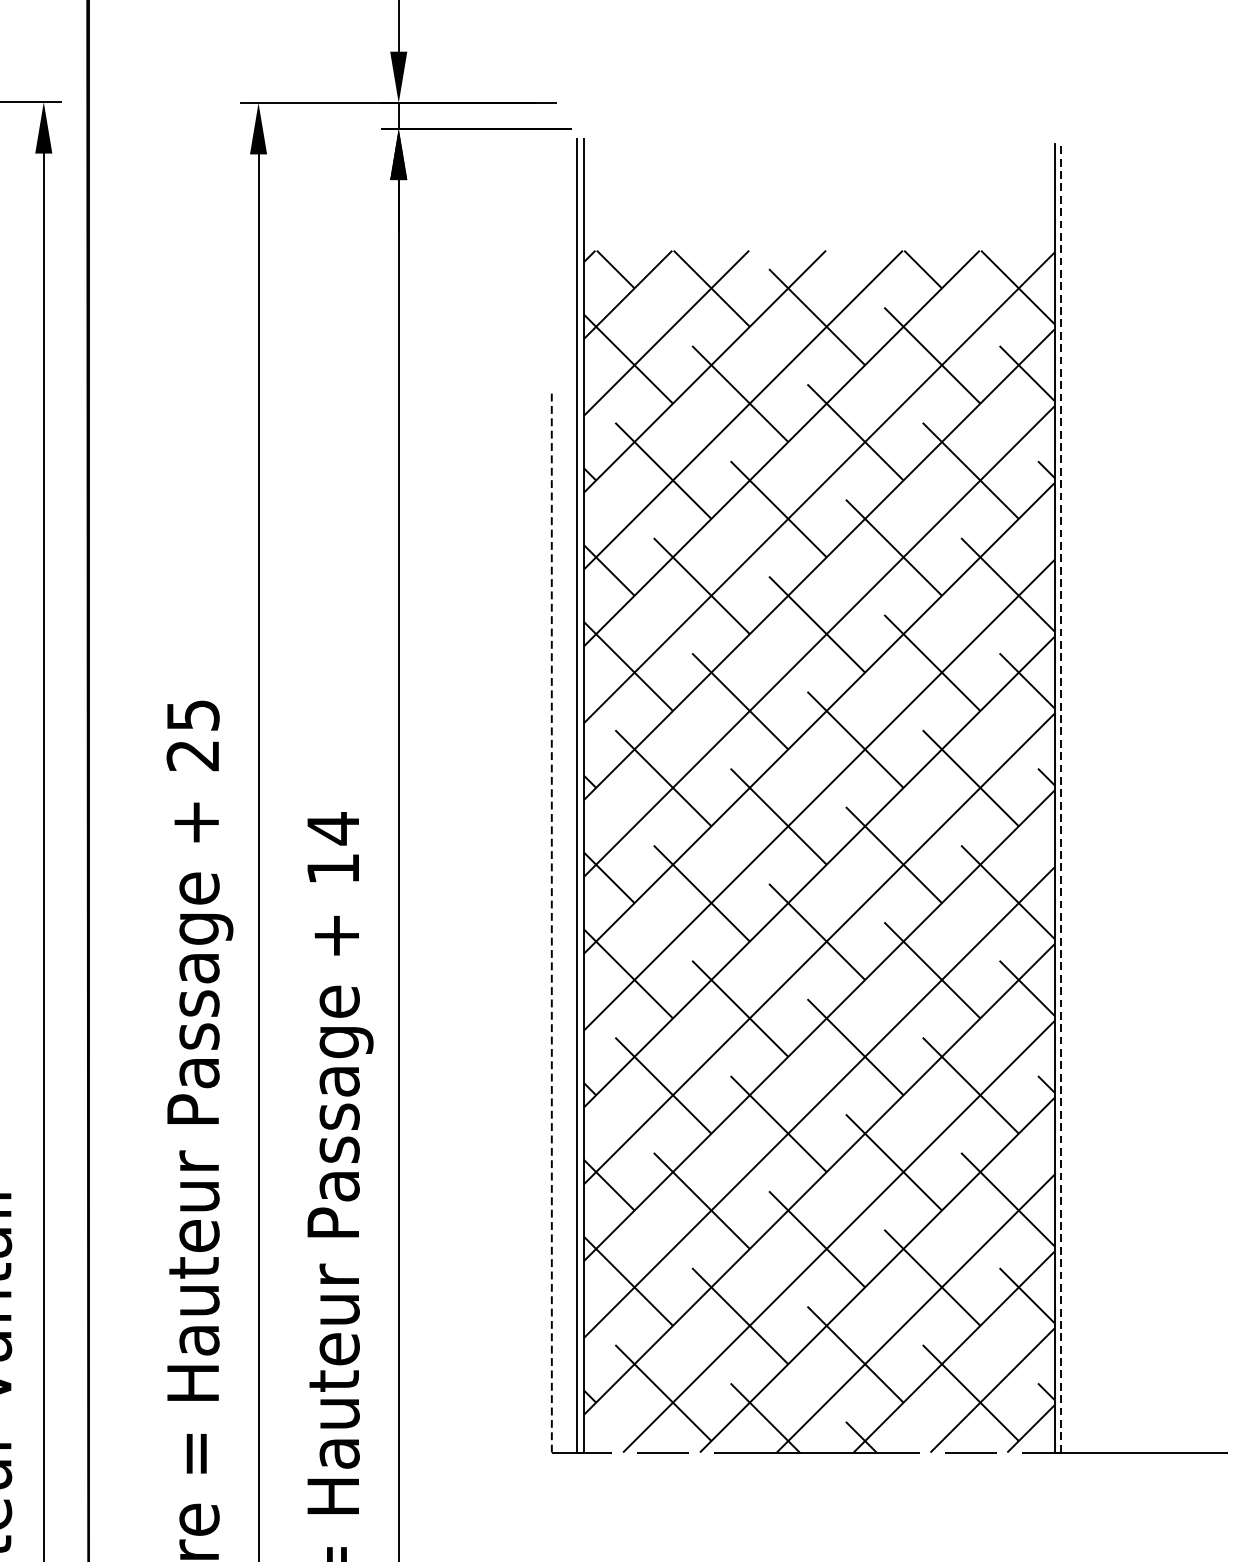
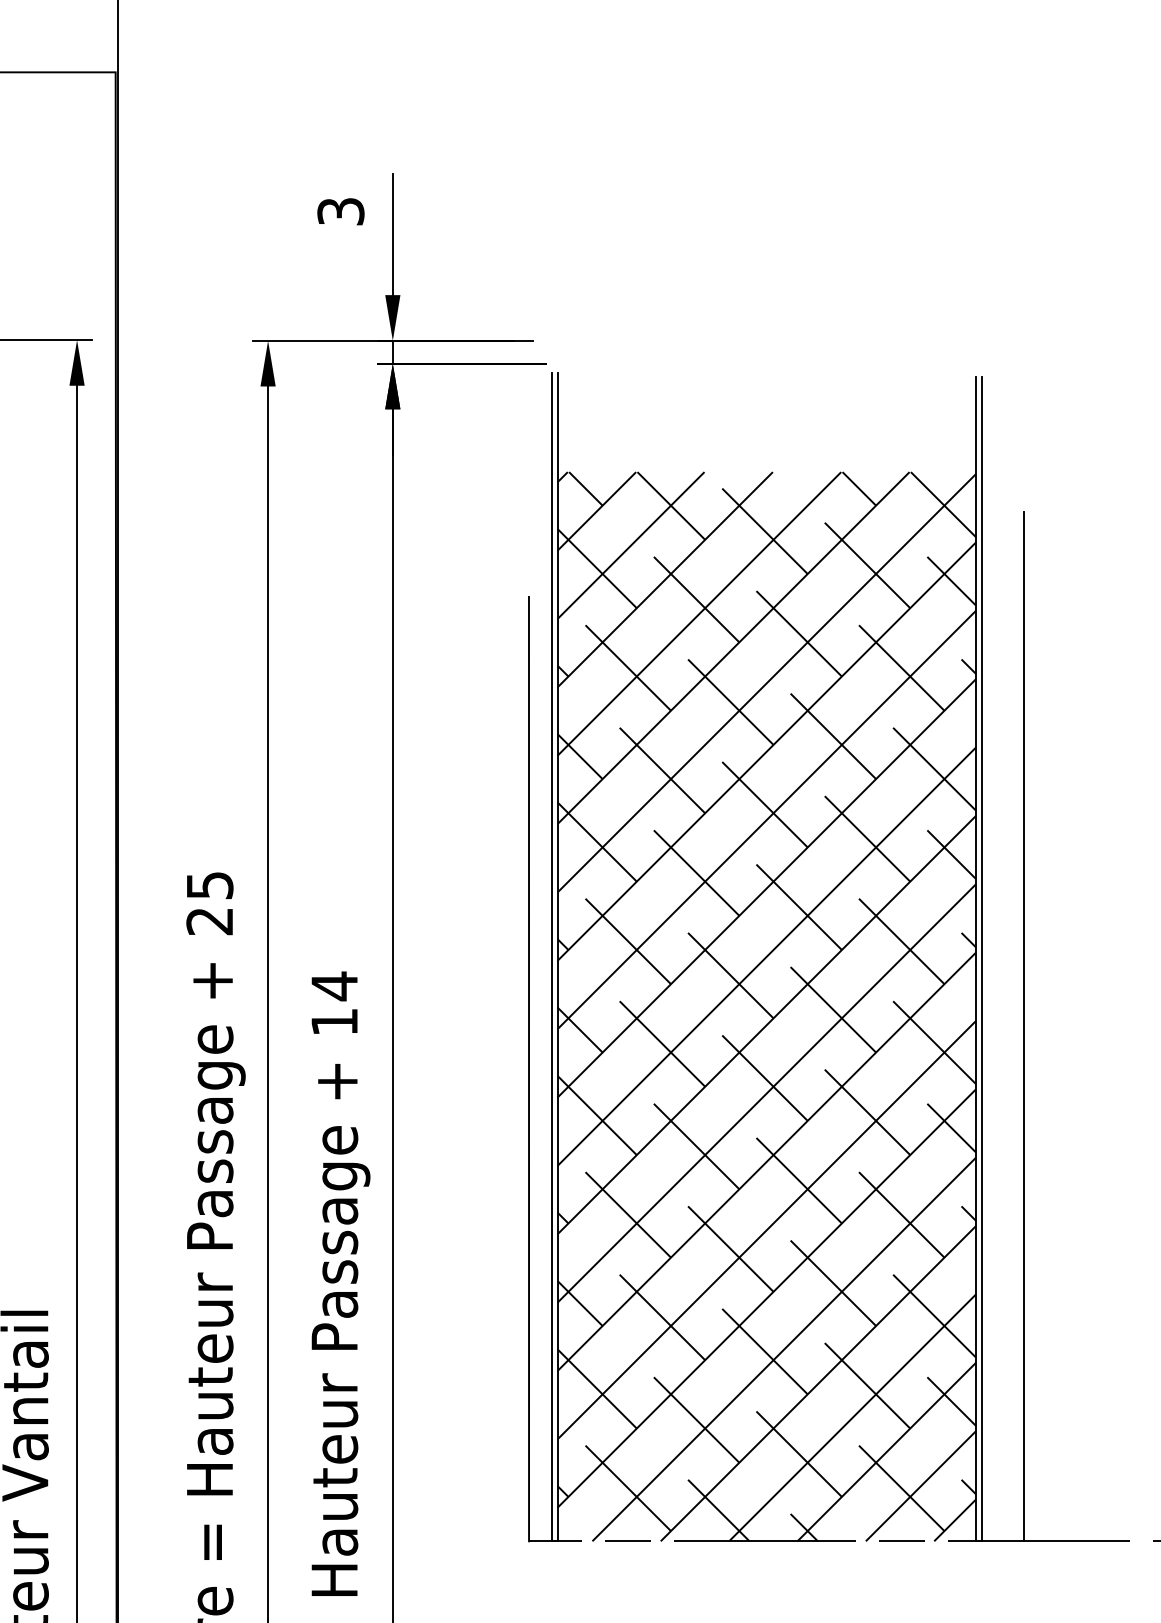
line: (1060, 797) -> (981, 958), dashed -> solid
line: (1107, 873) -> (1023, 1026), added
line: (552, 921) -> (529, 1068), dashed -> solid

